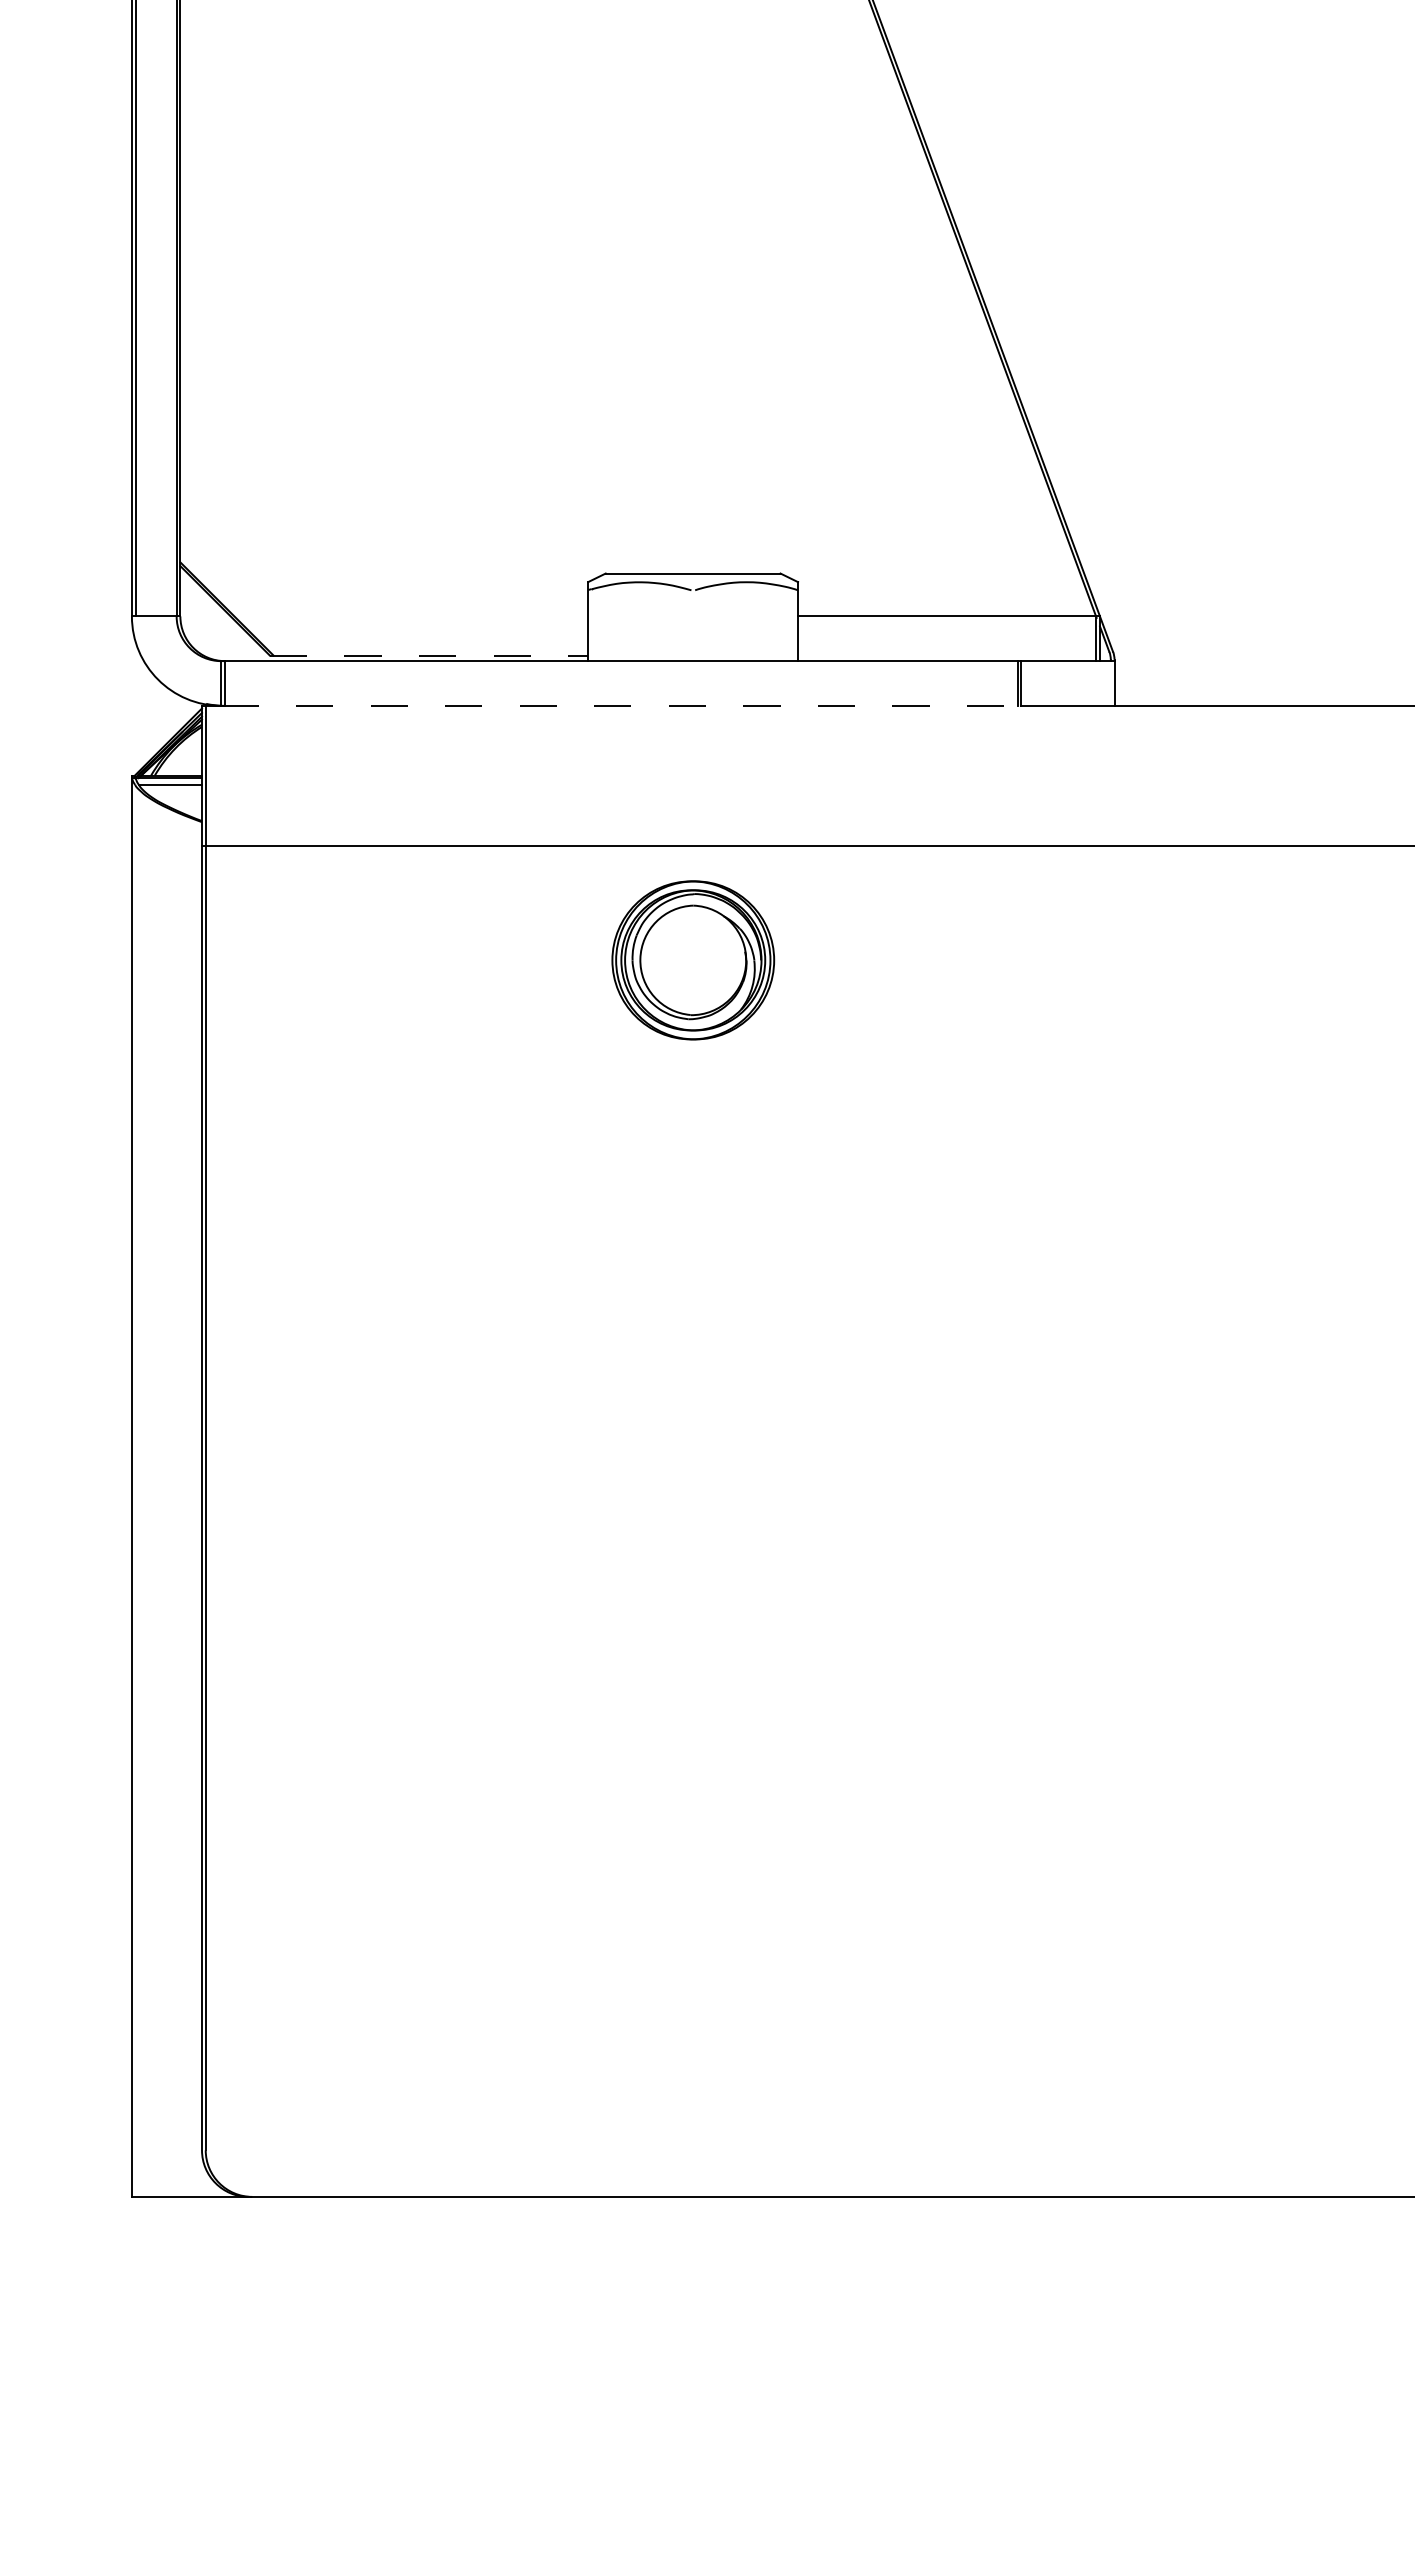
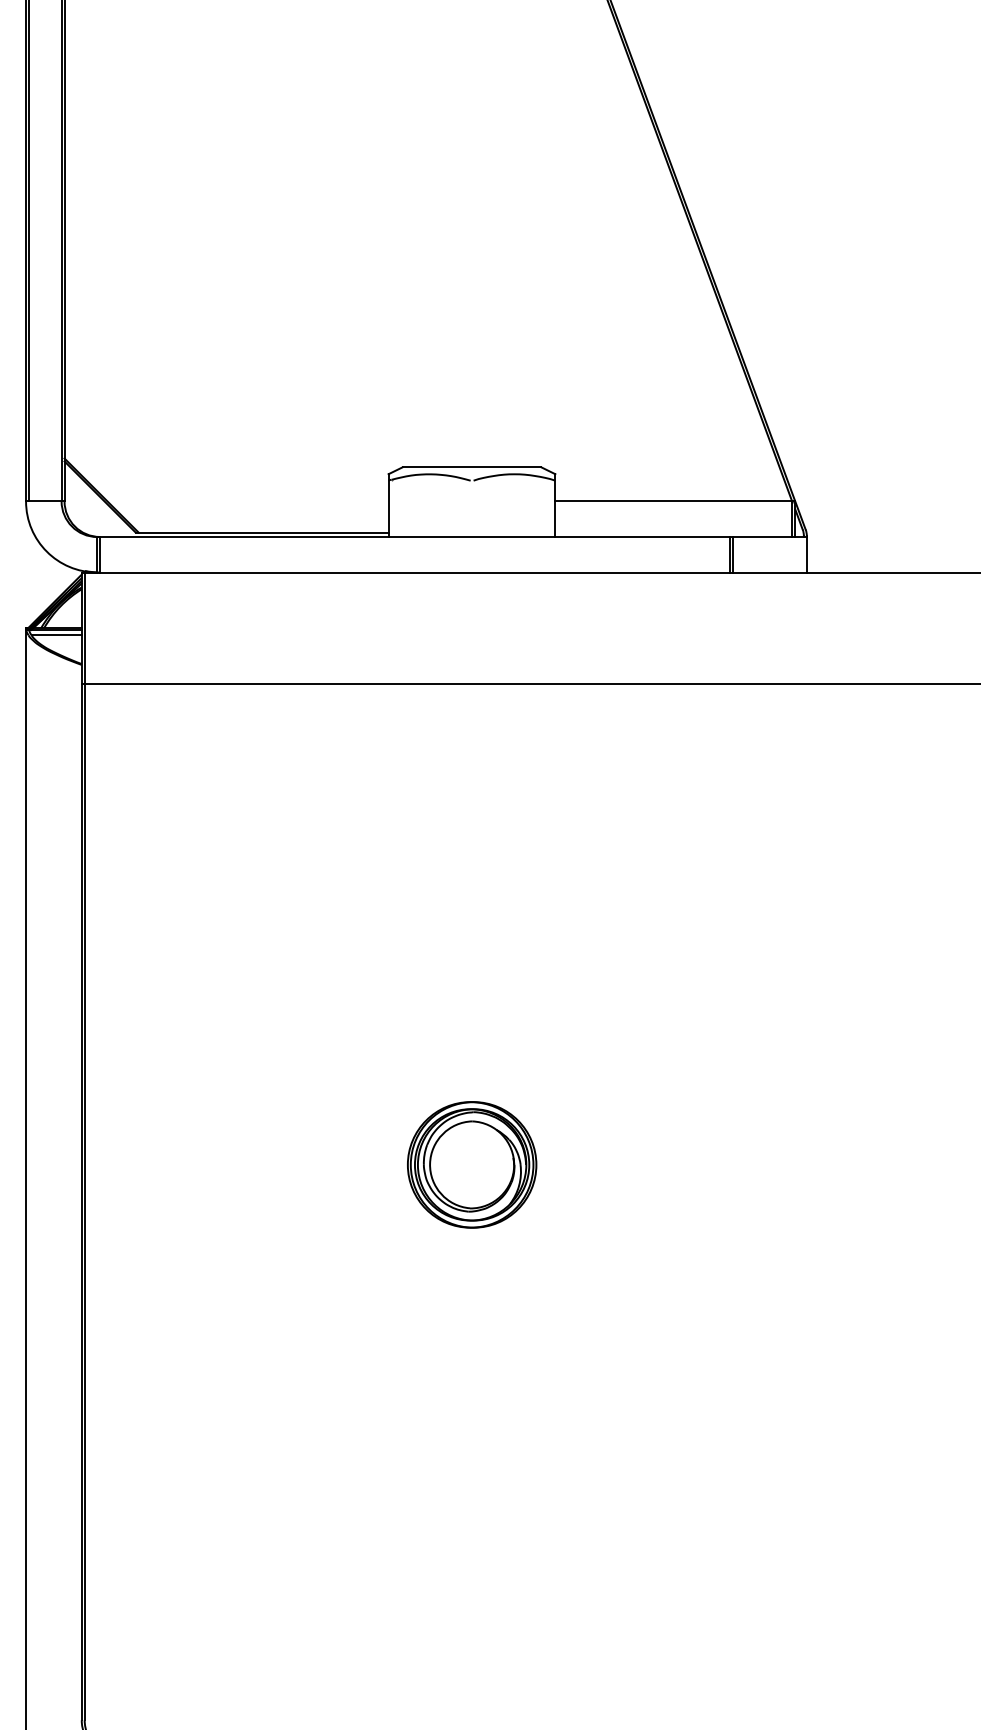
line: (429, 655) -> (262, 532), dashed -> solid
line: (621, 705) -> (415, 572), dashed -> solid
part: (693, 960) -> (472, 1165), moved

